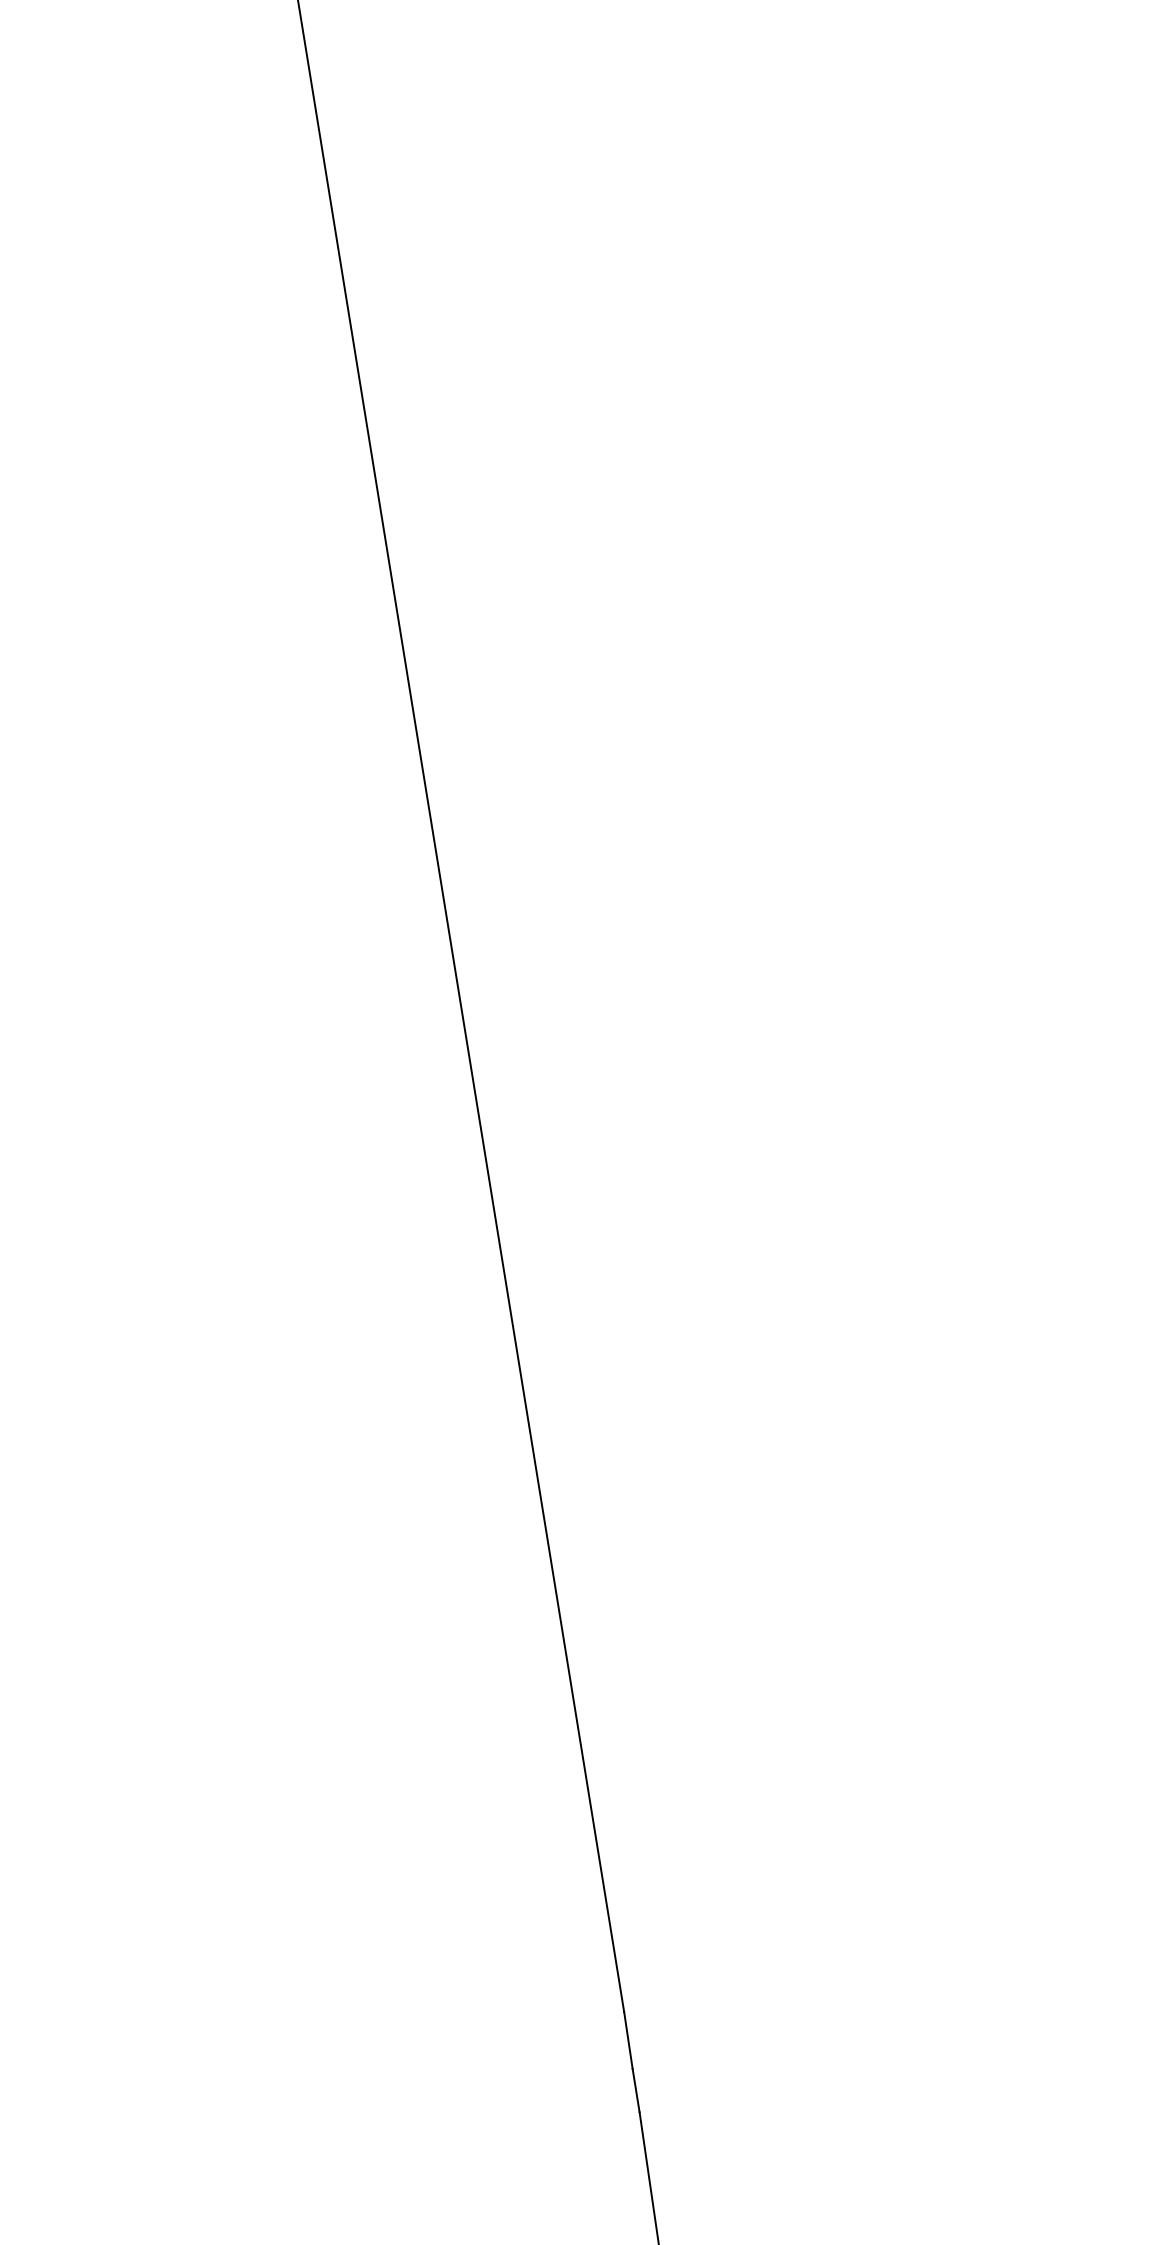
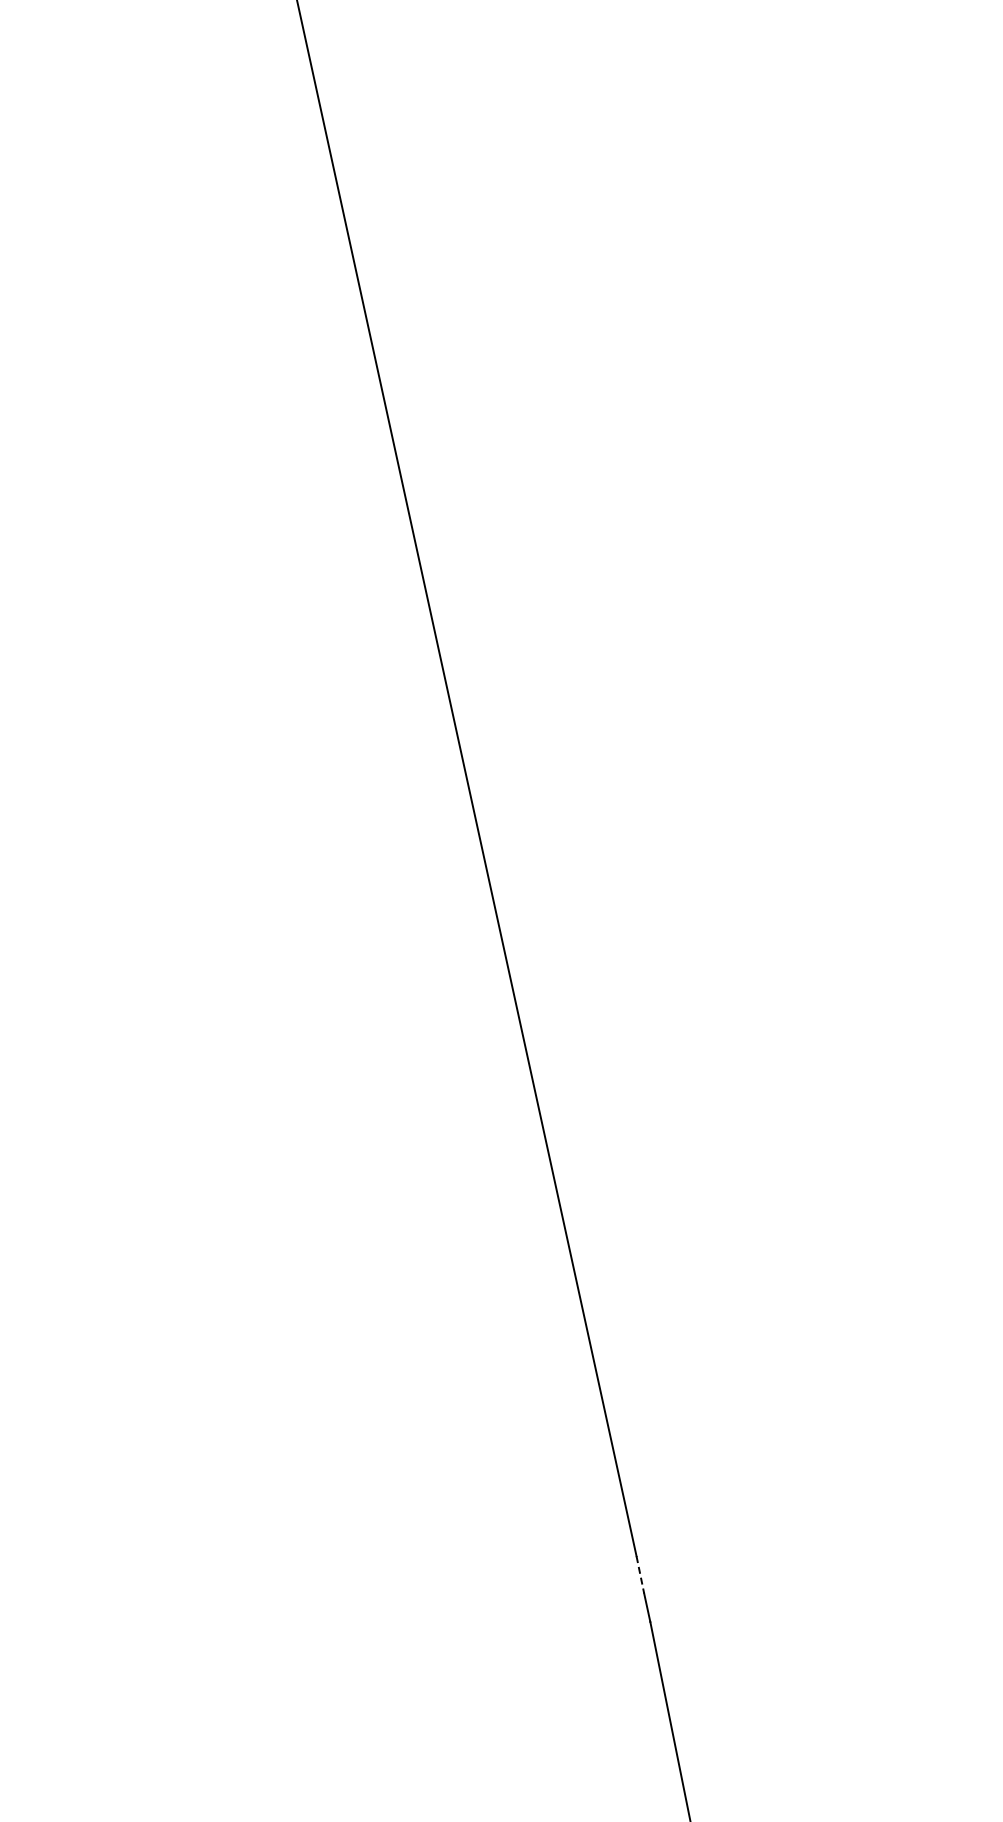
line: (628, 2041) -> (640, 1575), solid -> dashed

